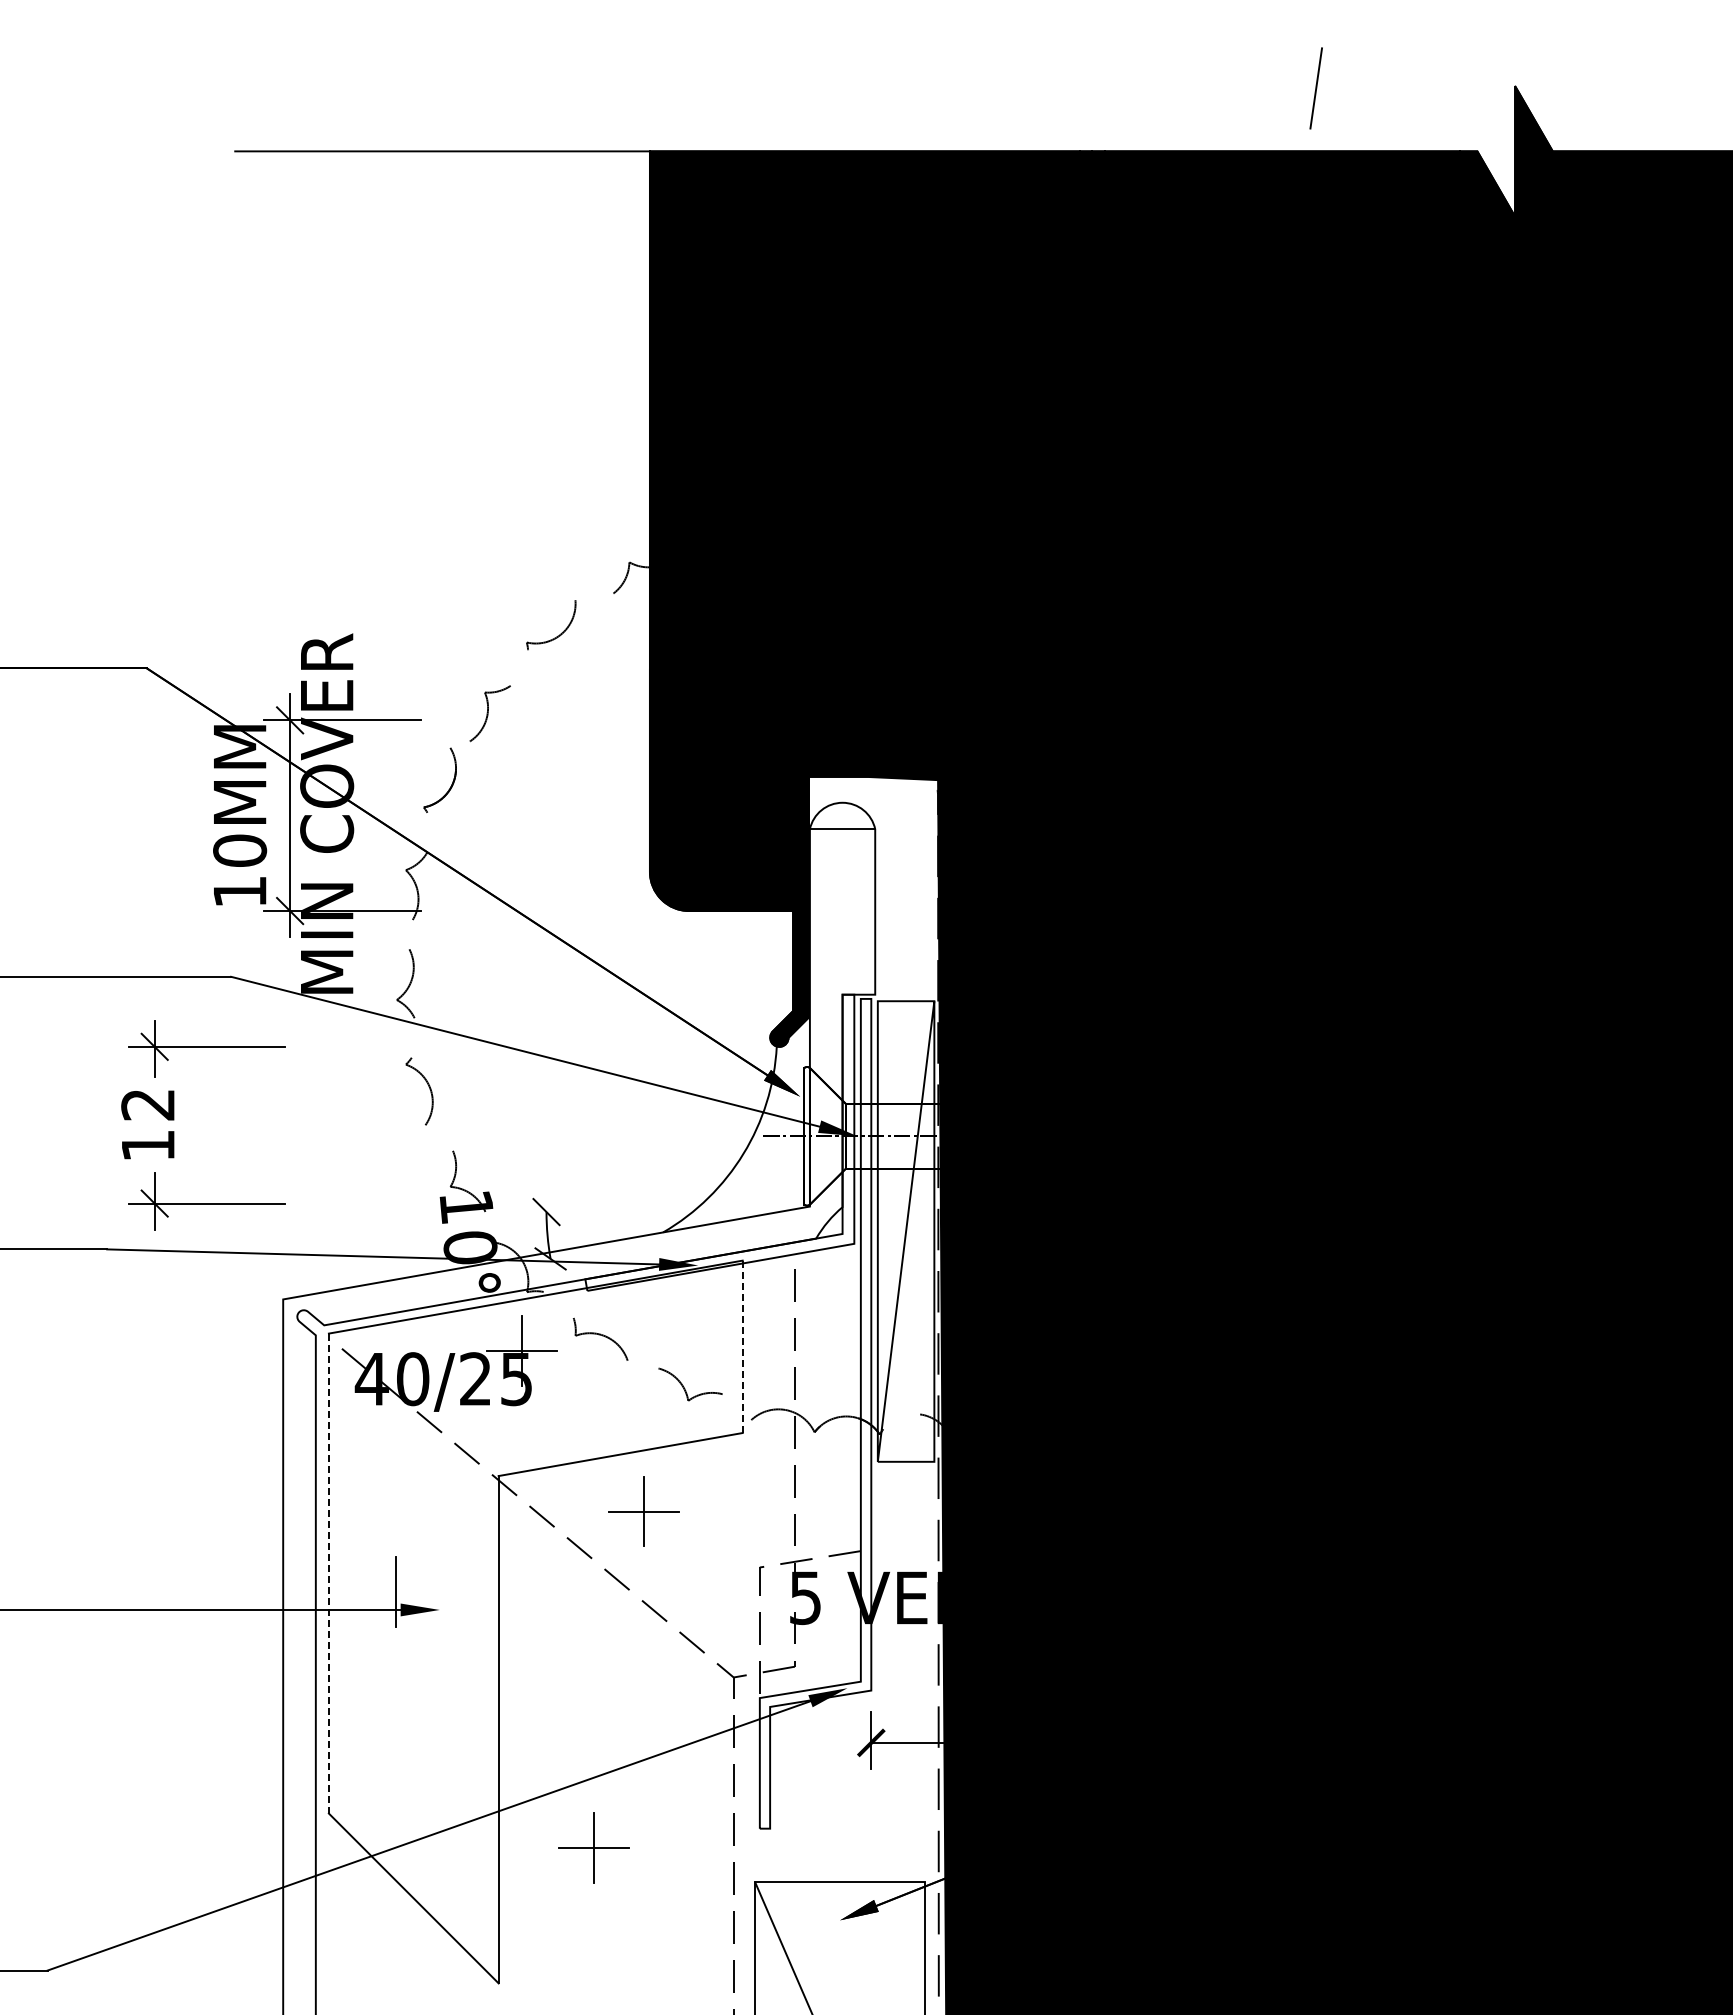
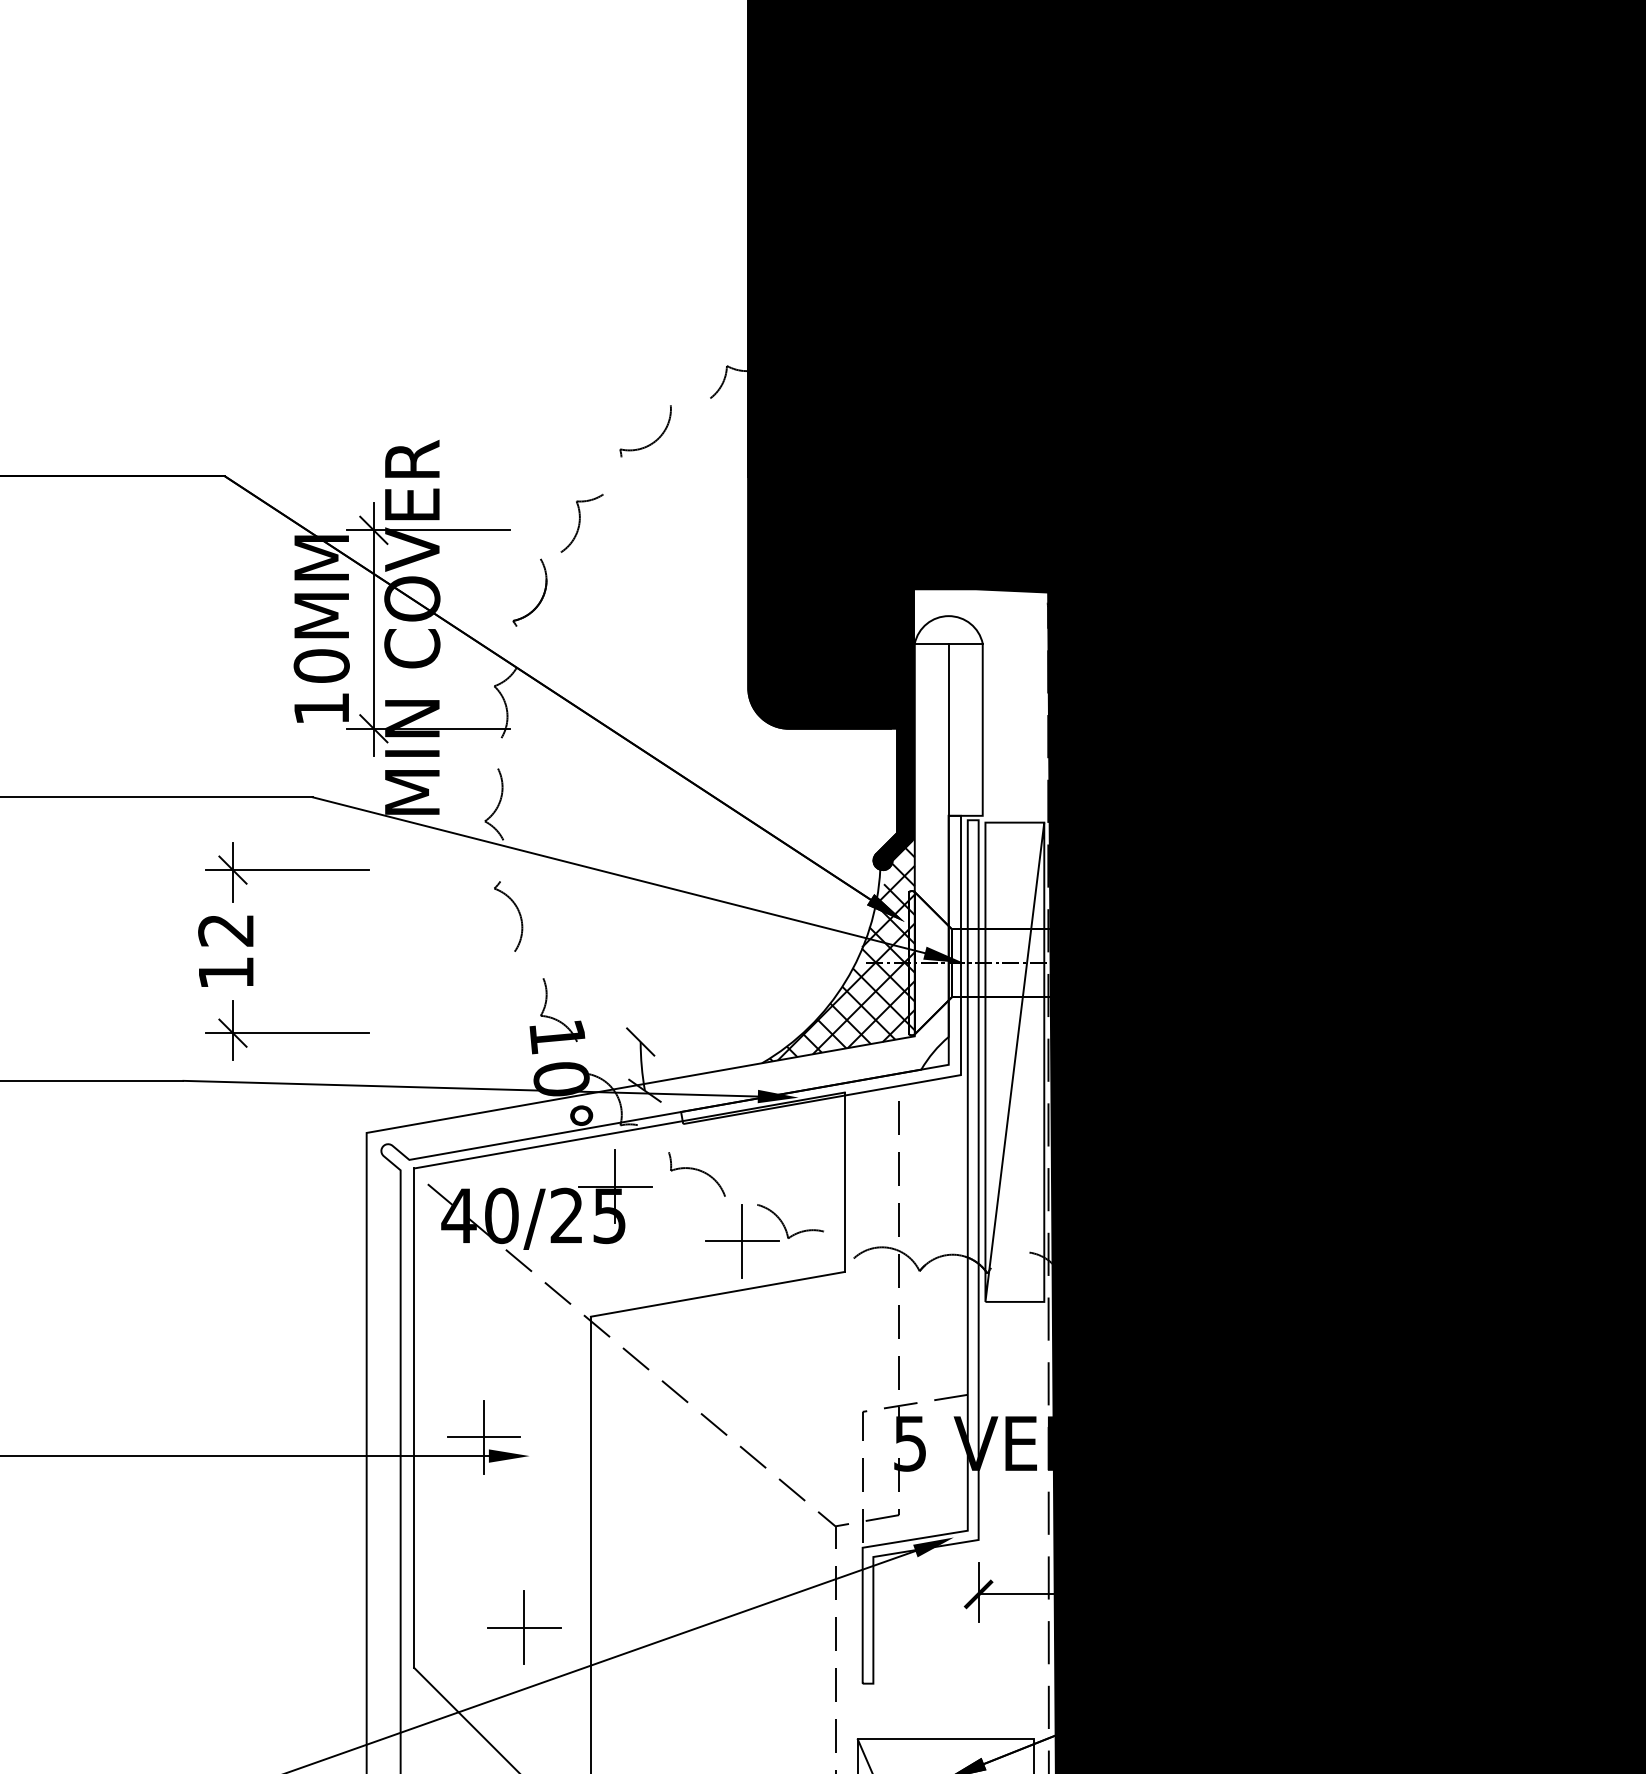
line: (842, 911) -> (948, 729), added
hatch: (739, 1122) -> (841, 948), added
line: (742, 1347) -> (844, 1182), dashed -> solid
part: (643, 1511) -> (741, 1241), moved
line: (328, 1573) -> (413, 1418), dashed -> solid
line: (395, 1591) -> (483, 1436), added
part: (593, 1847) -> (524, 1627), moved

